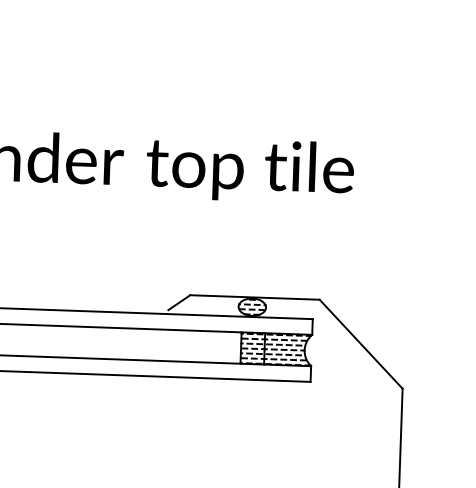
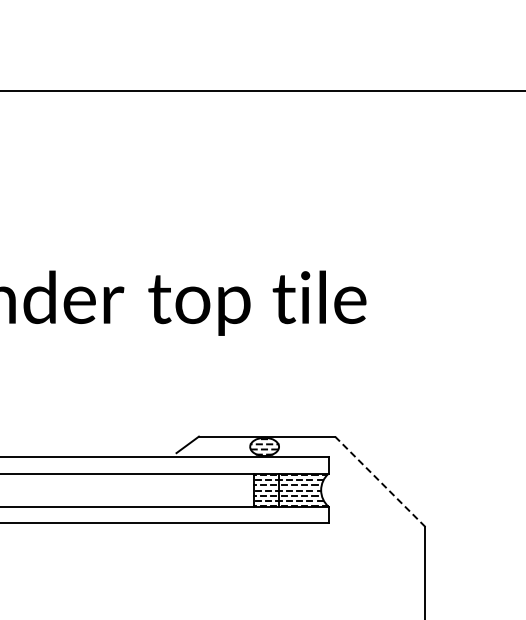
line: (361, 343) -> (380, 481), solid -> dashed

